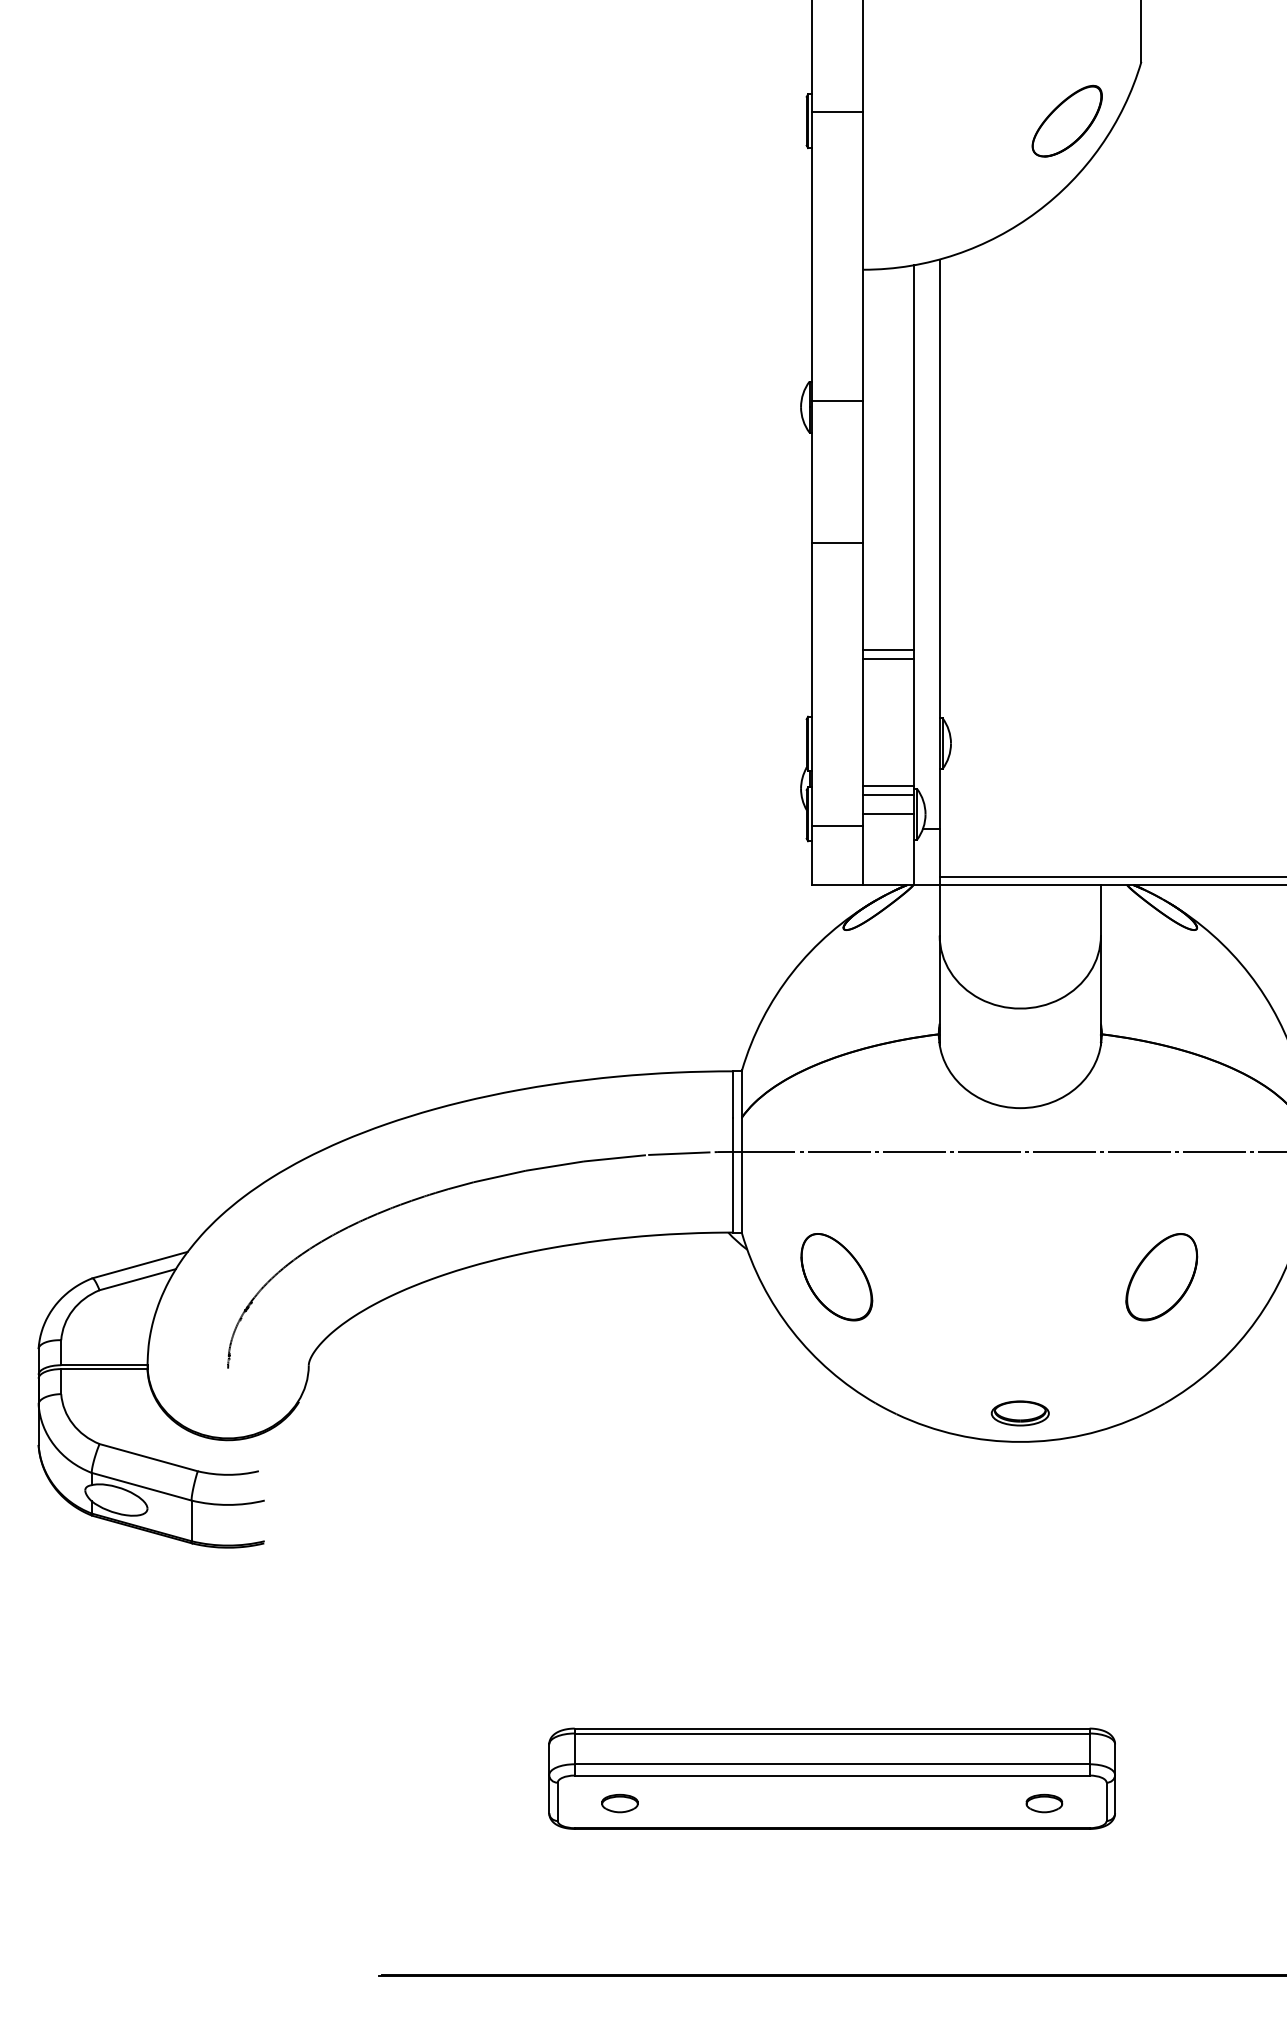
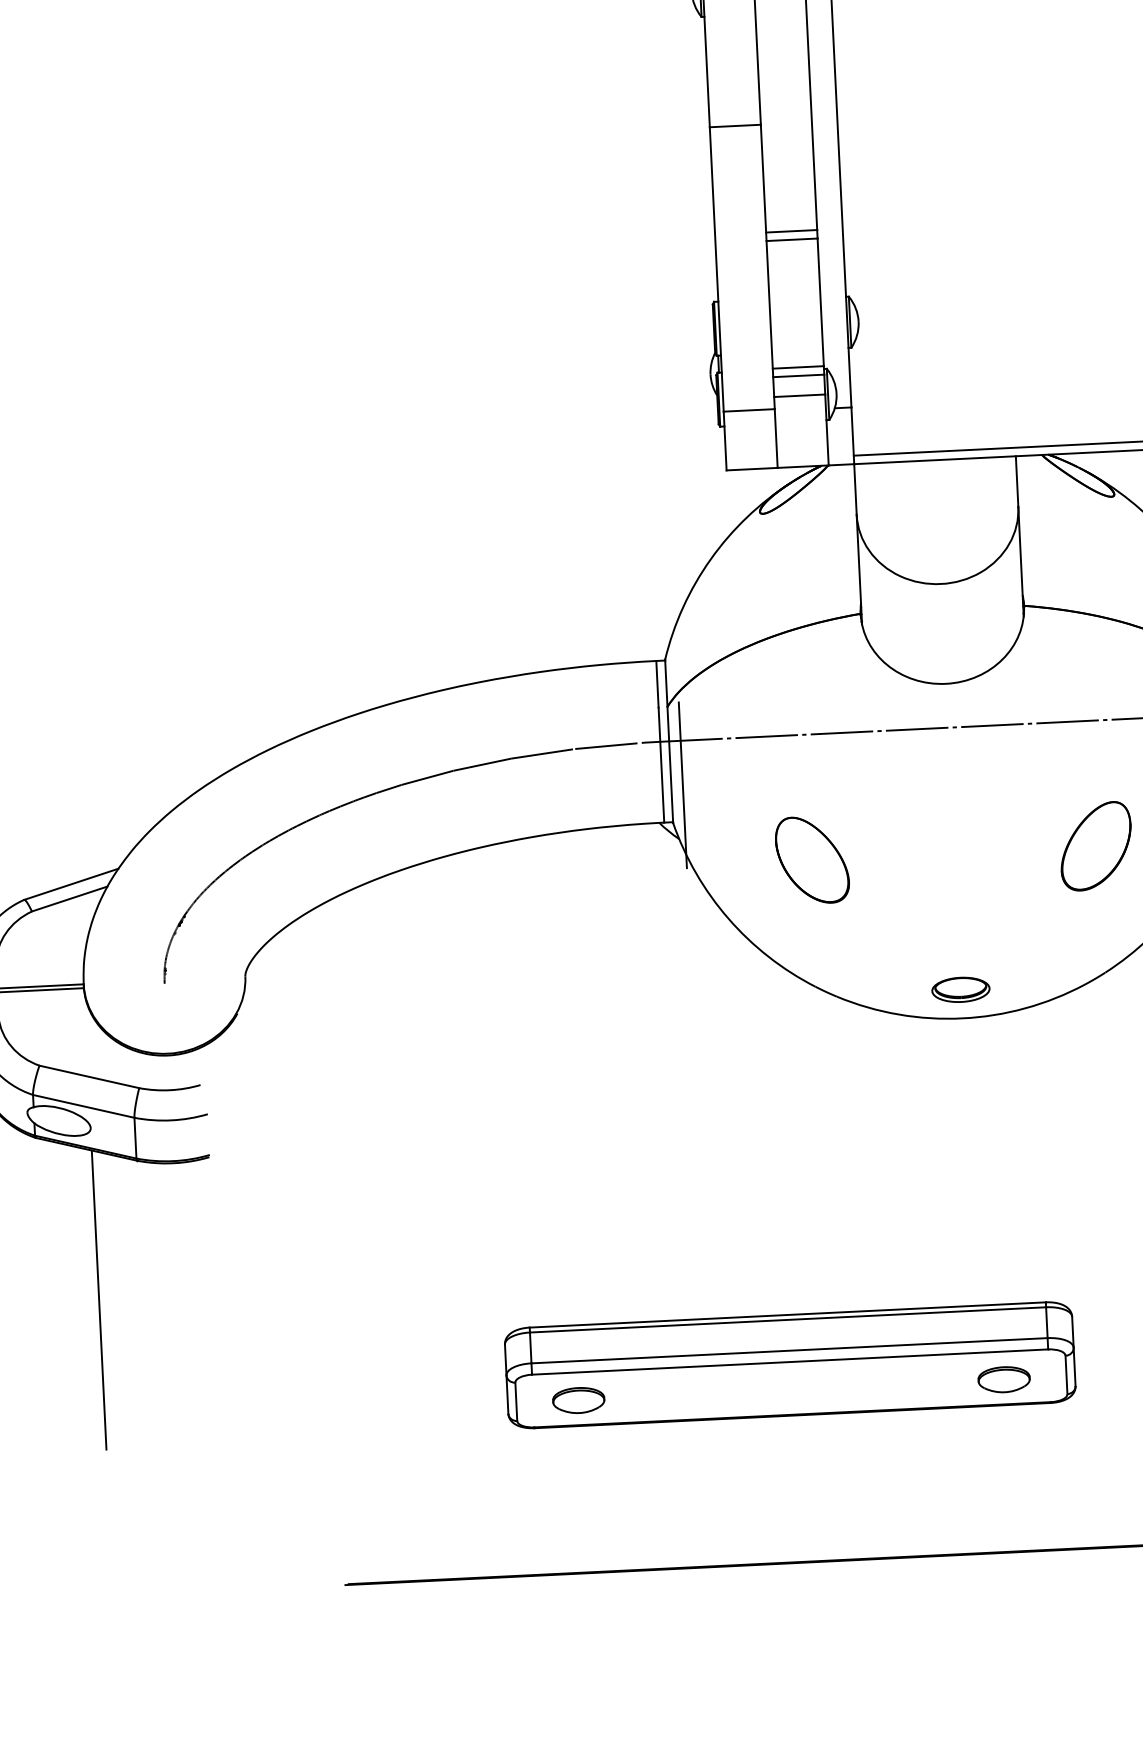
line: (753, 1195) -> (682, 784), added
part: (836, 1277) -> (812, 860), moved
line: (147, 1680) -> (99, 1300), added
part: (619, 1803) -> (578, 1400), size x1.43
part: (1044, 1803) -> (1004, 1379), size x1.43

